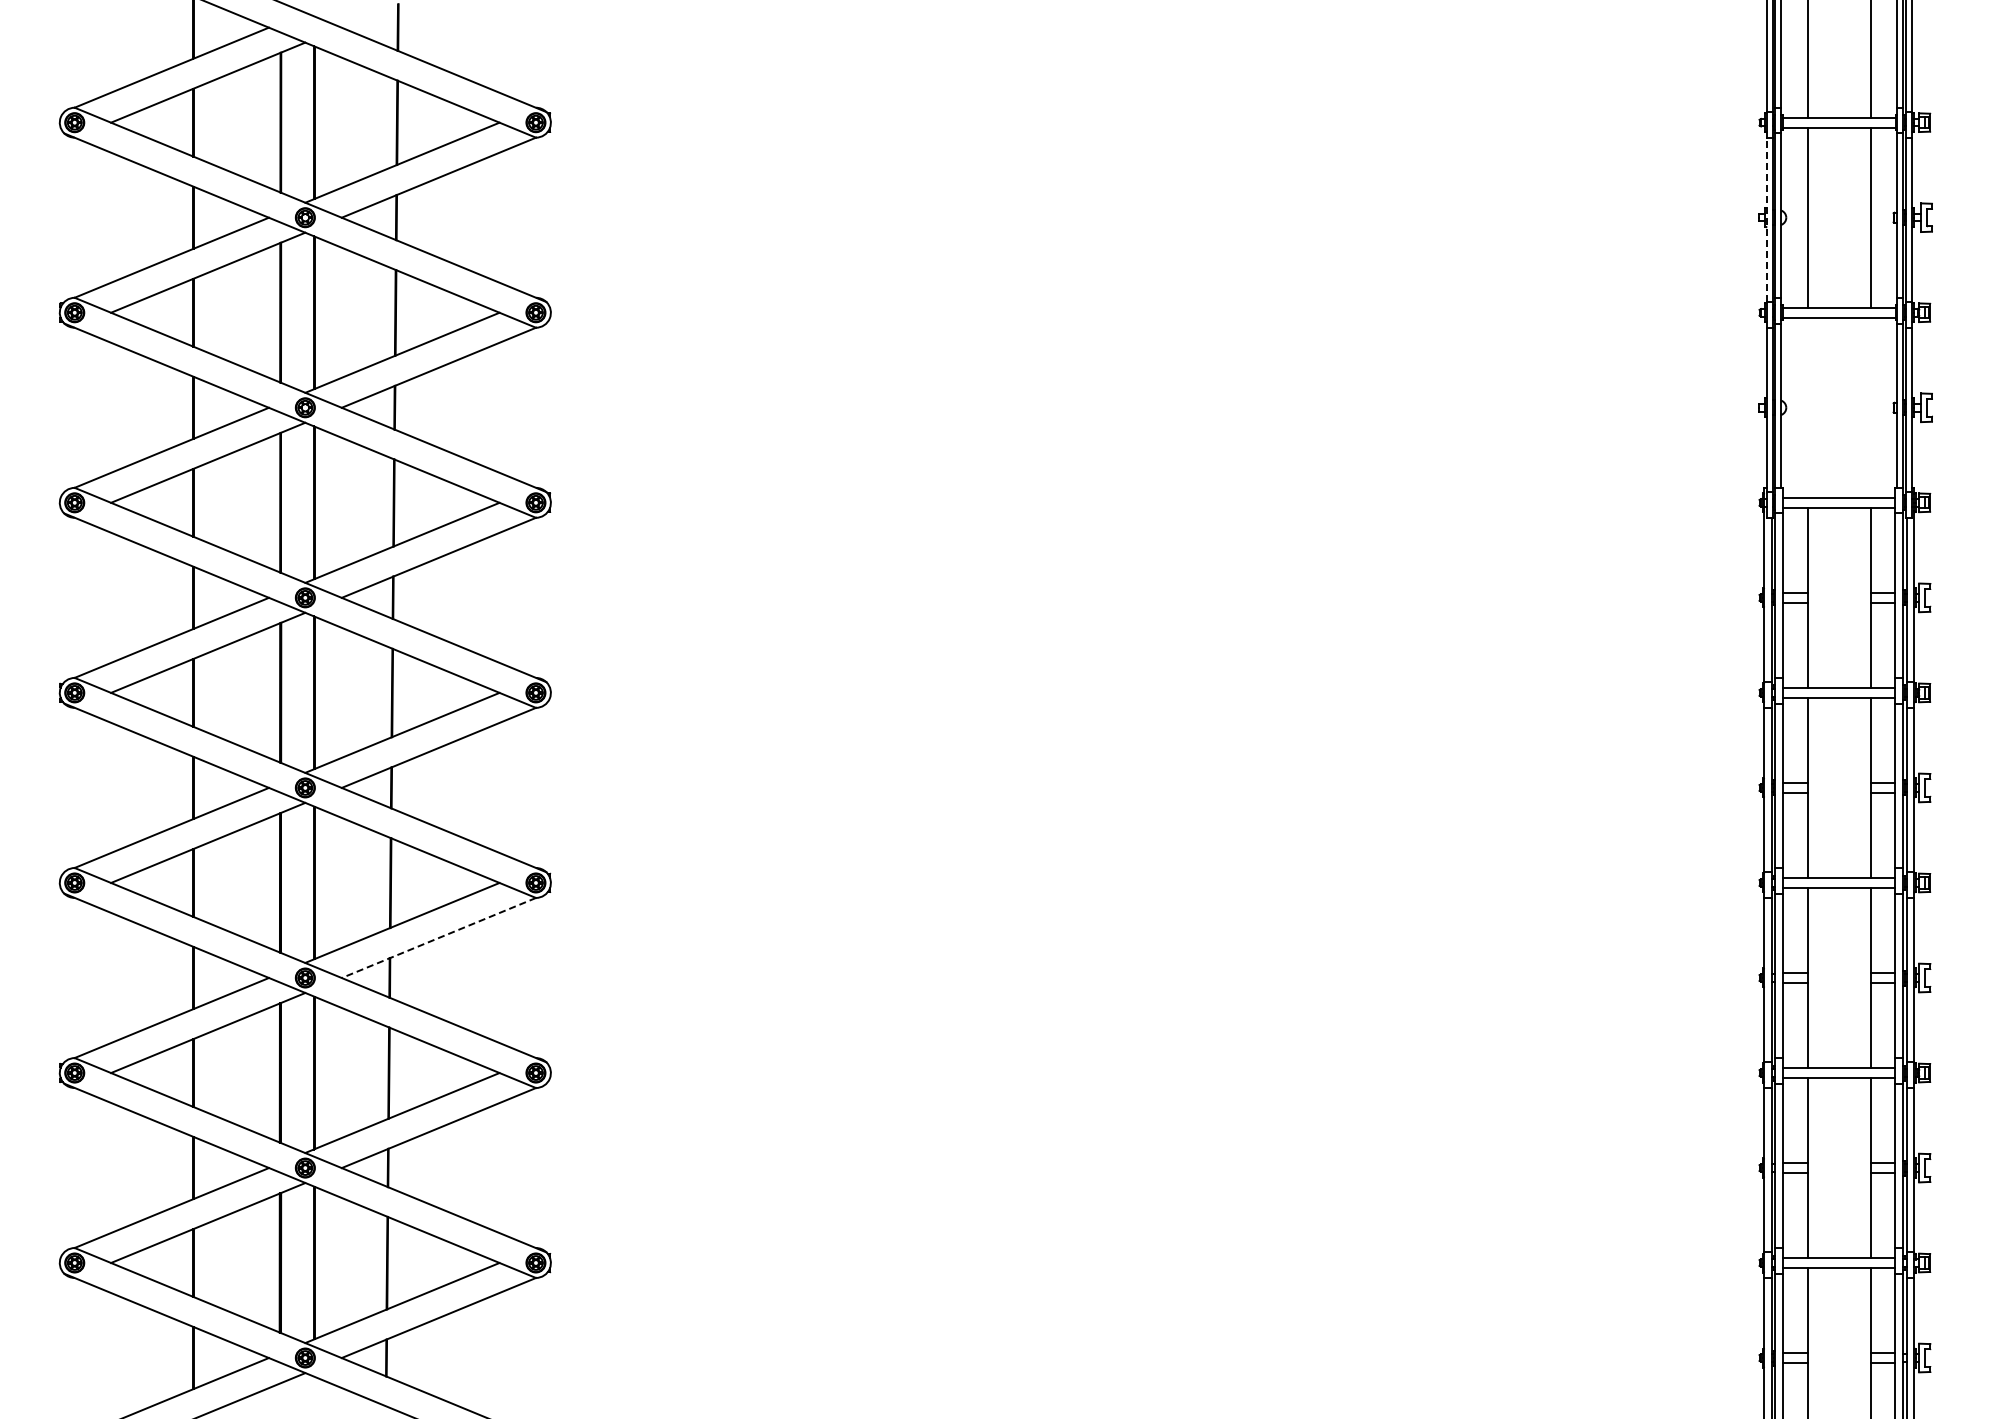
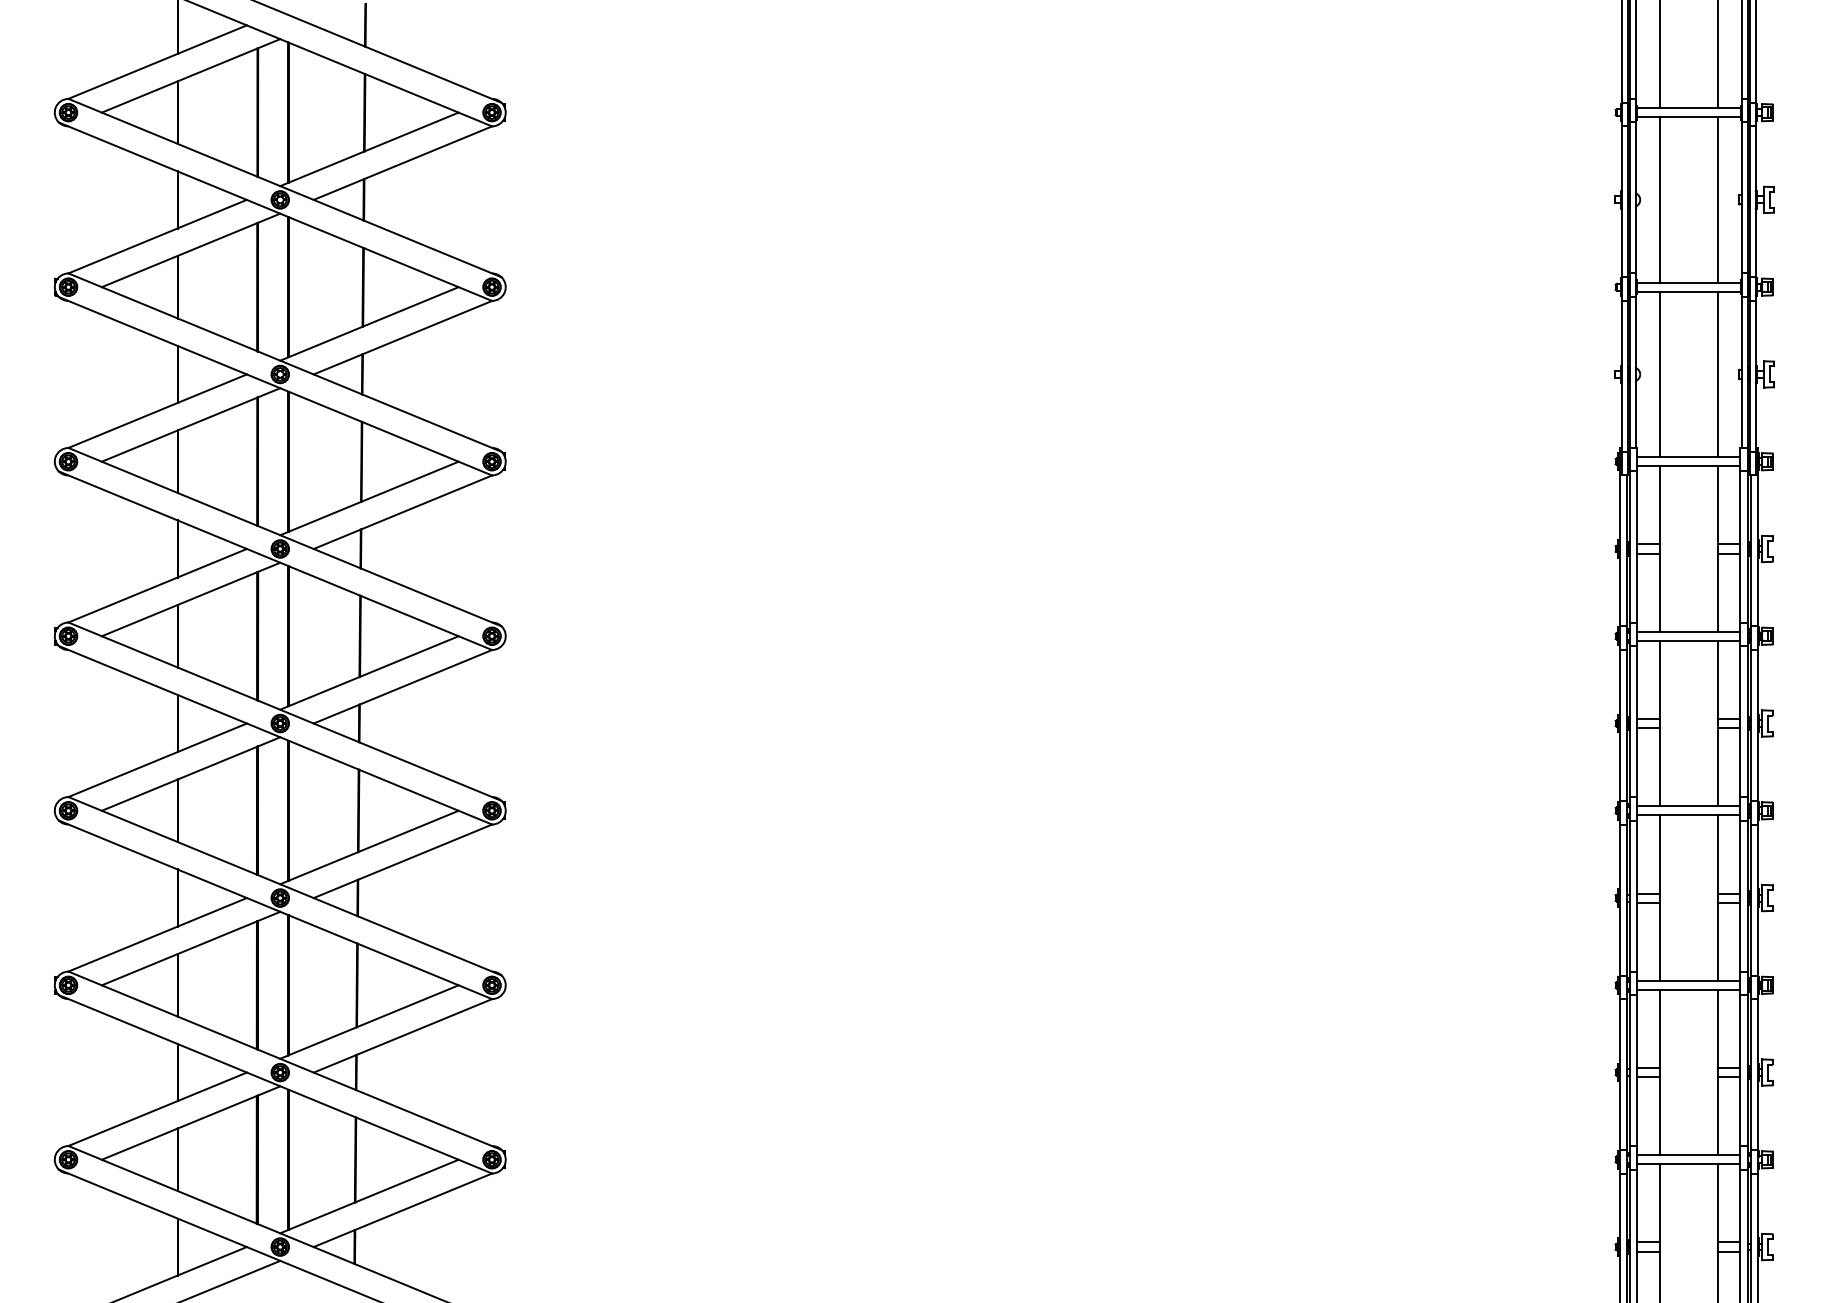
line: (1766, 219) -> (1622, 201), dashed -> solid
line: (1808, 407) -> (1660, 374), added
line: (1870, 407) -> (1717, 374), added
line: (438, 938) -> (402, 861), dashed -> solid

